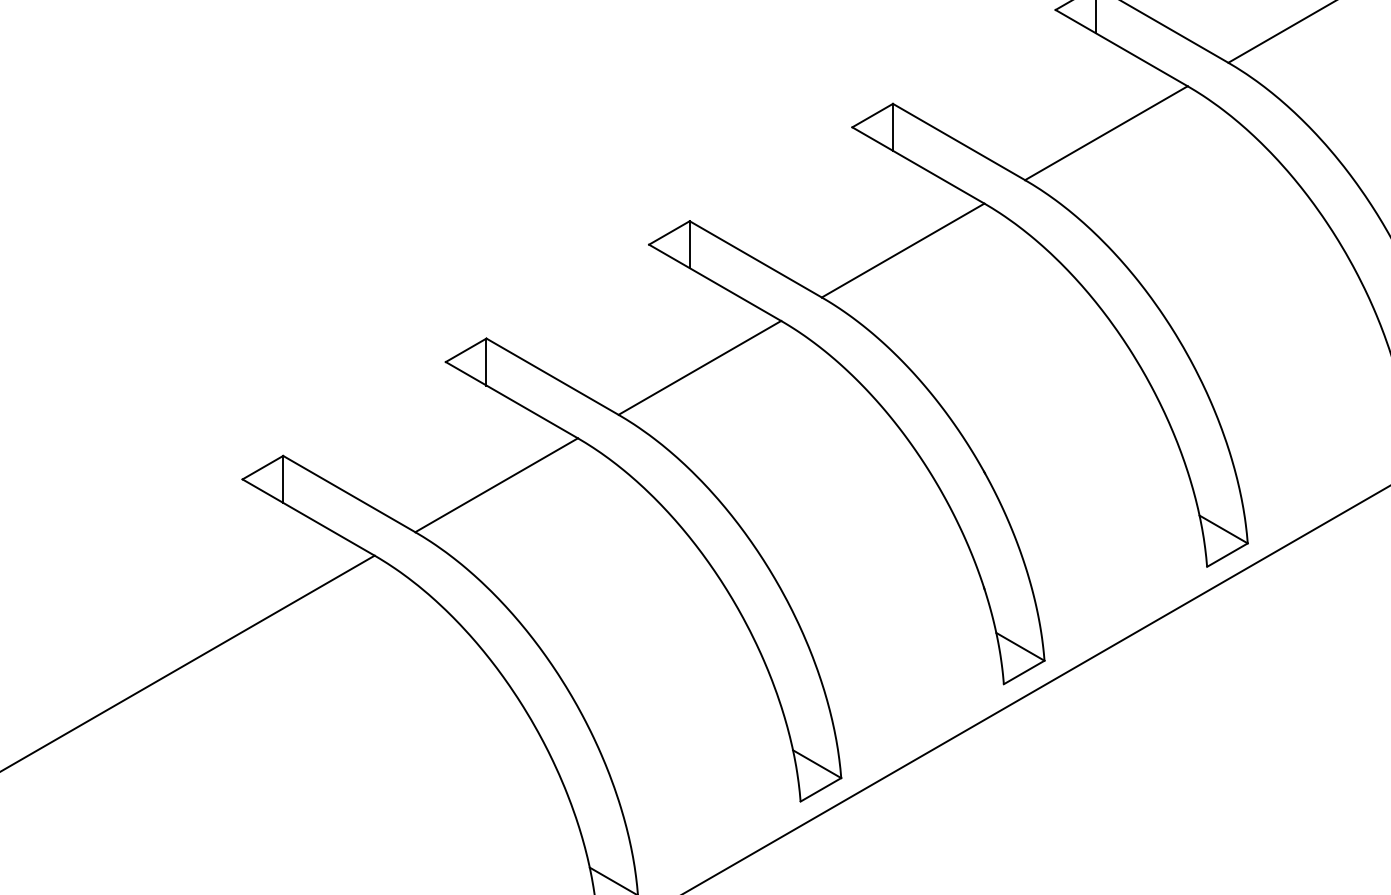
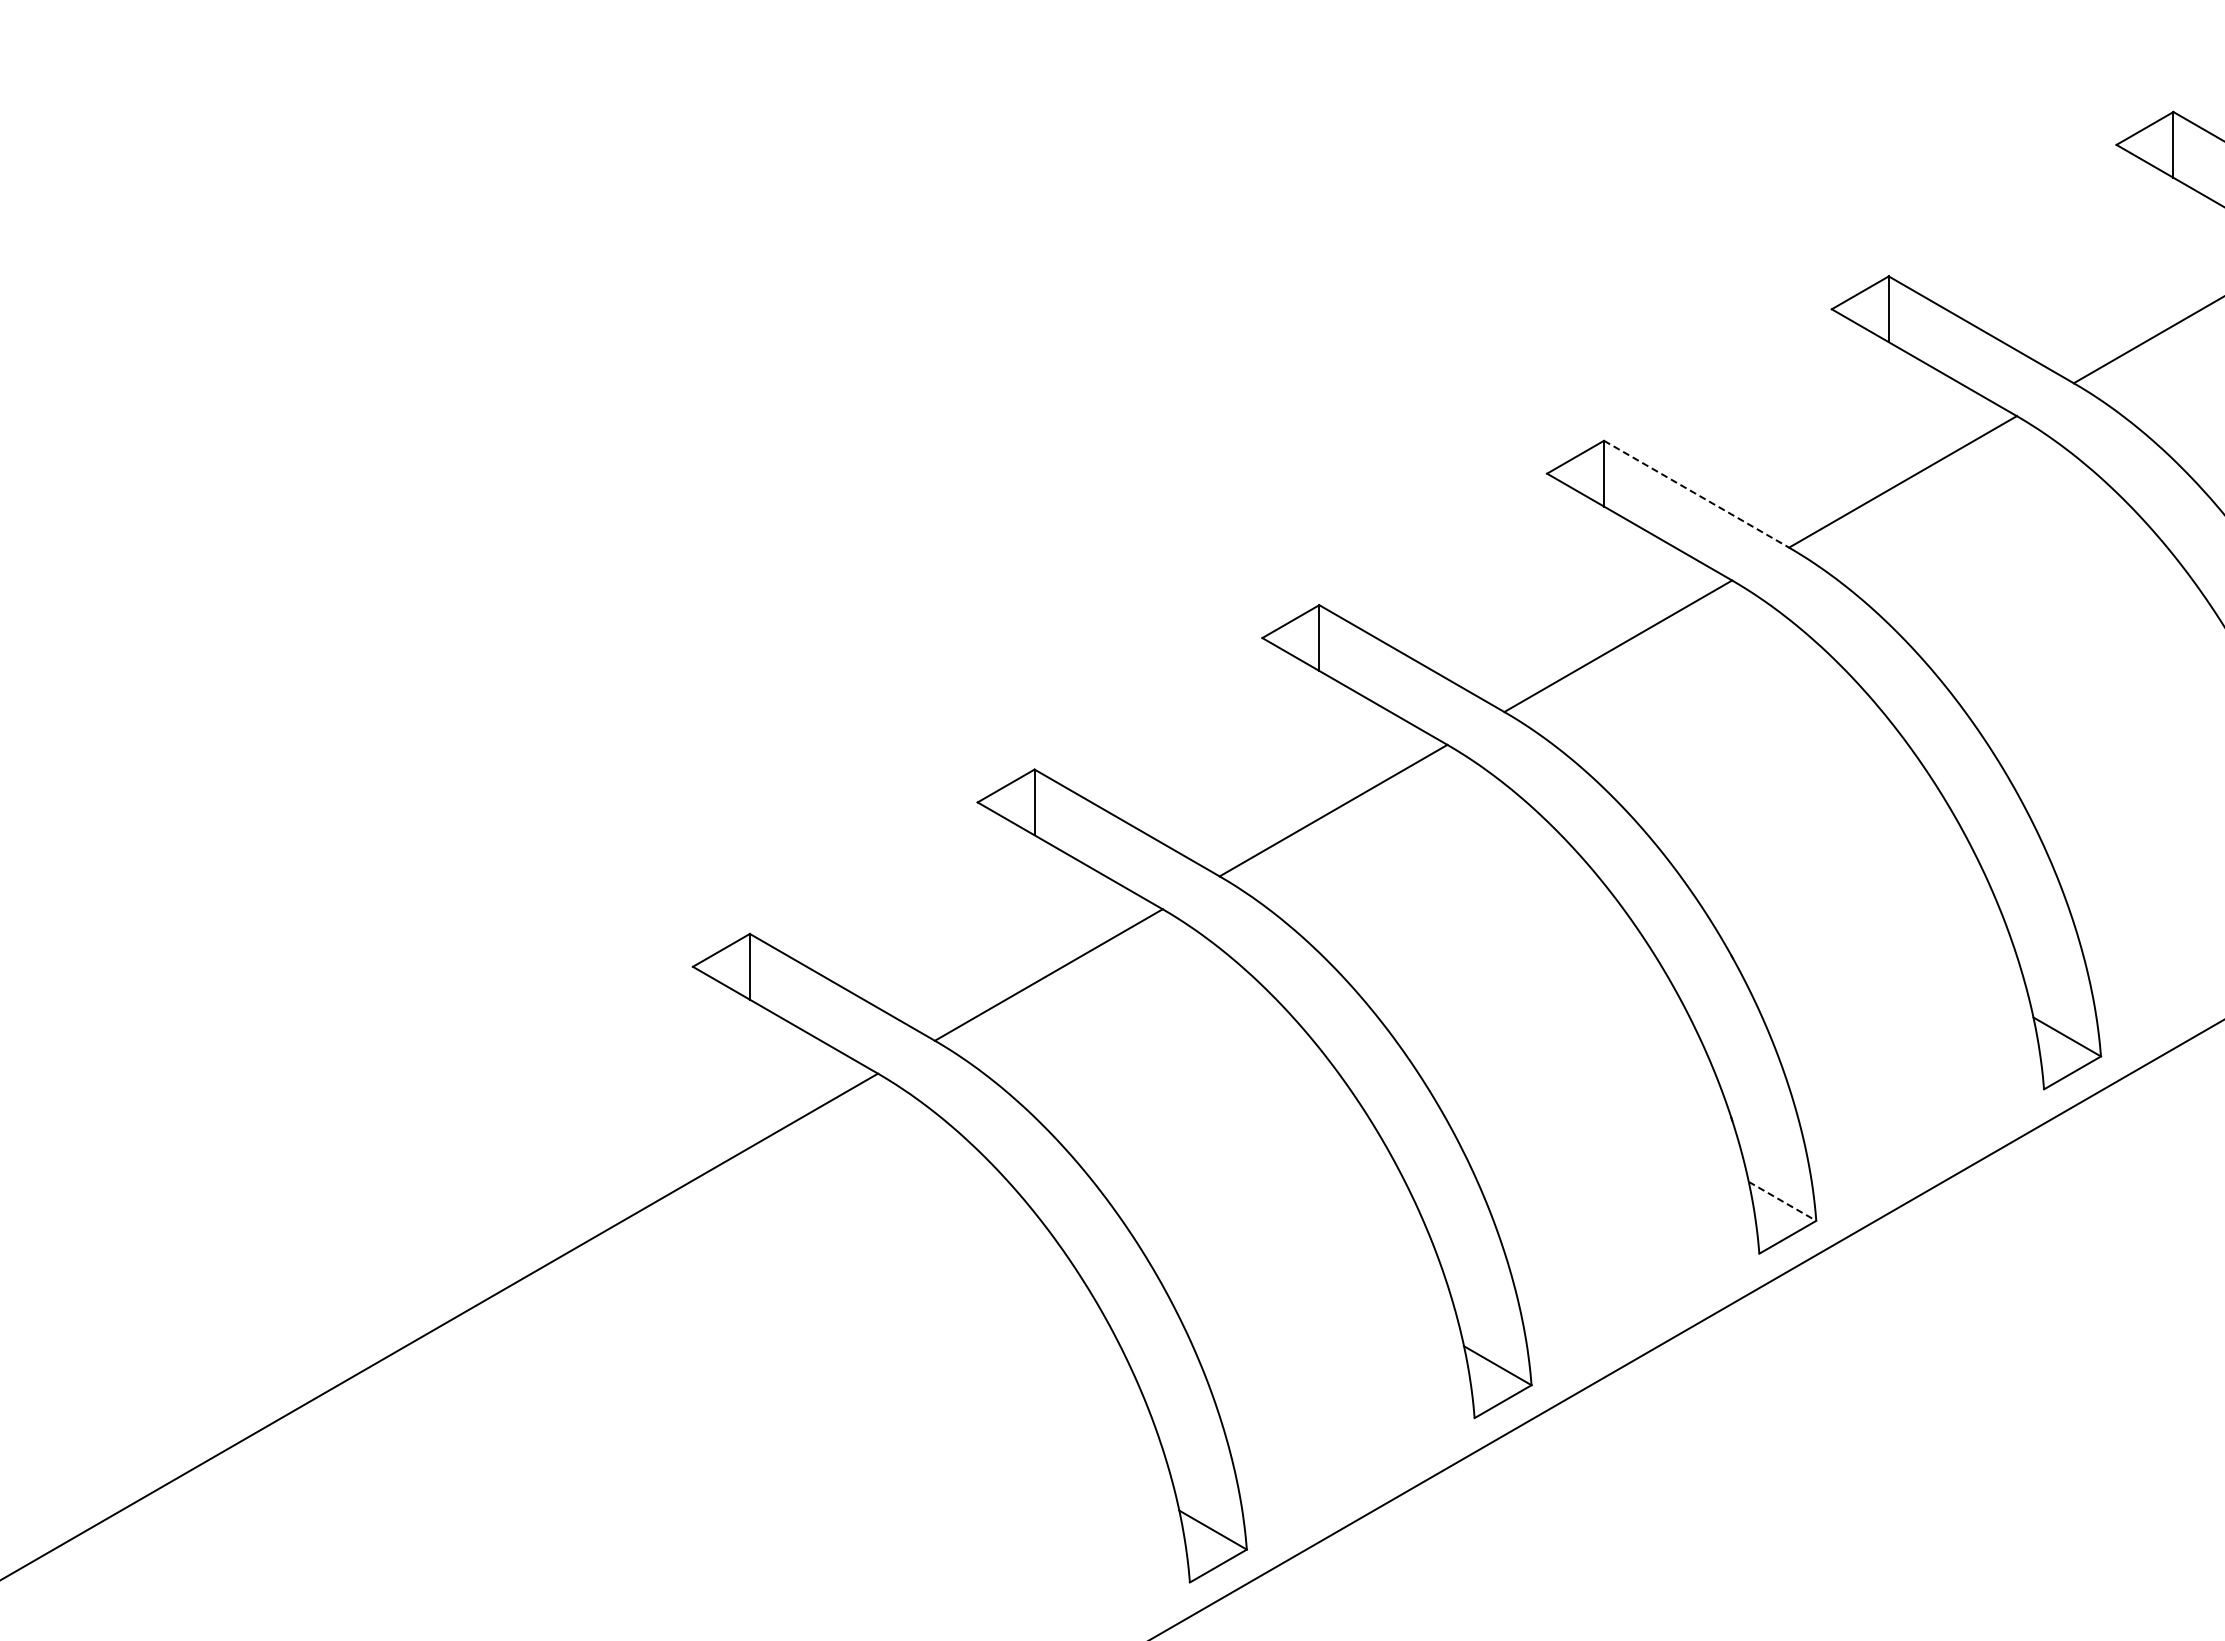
line: (959, 142) -> (1696, 494), solid -> dashed
line: (1020, 646) -> (1782, 1201), solid -> dashed

